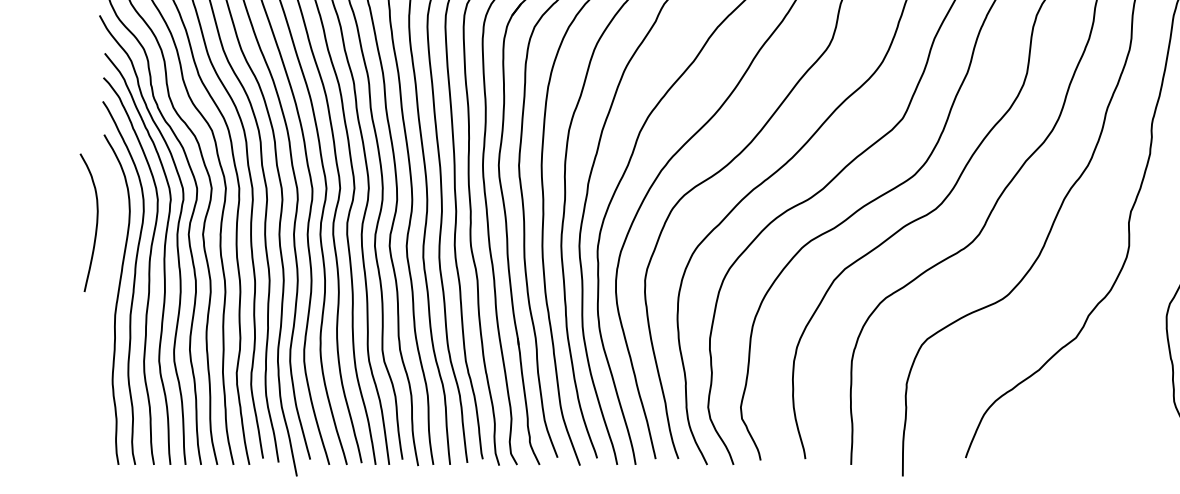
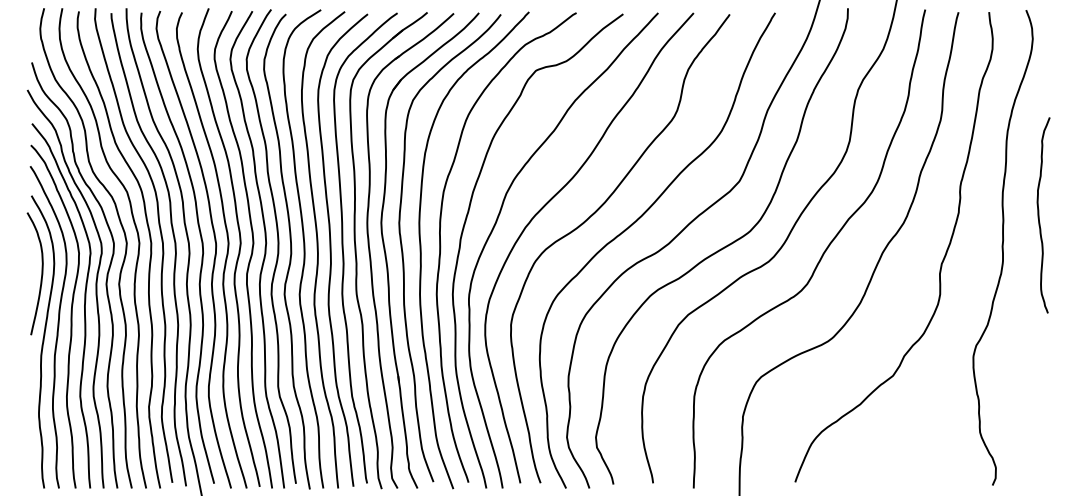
curve: (96, 222) -> (41, 273), moved

